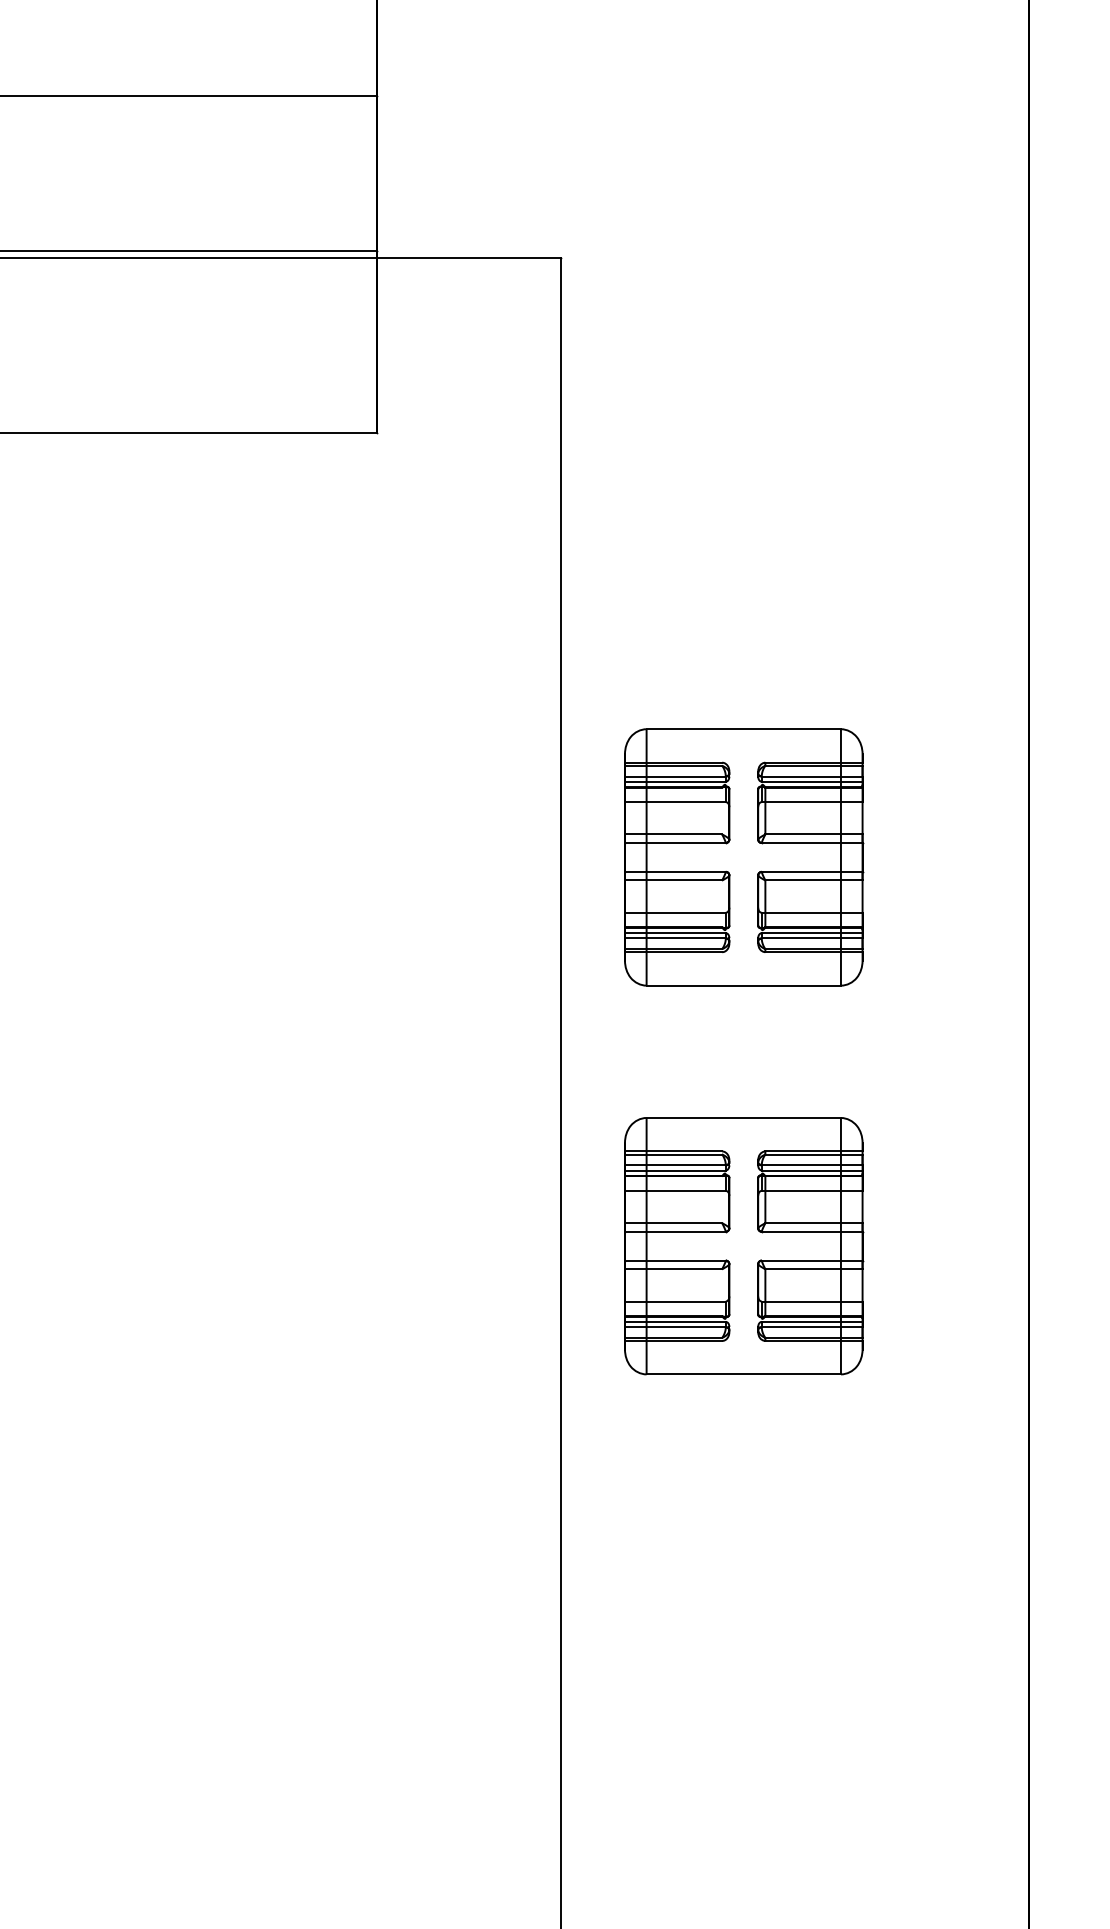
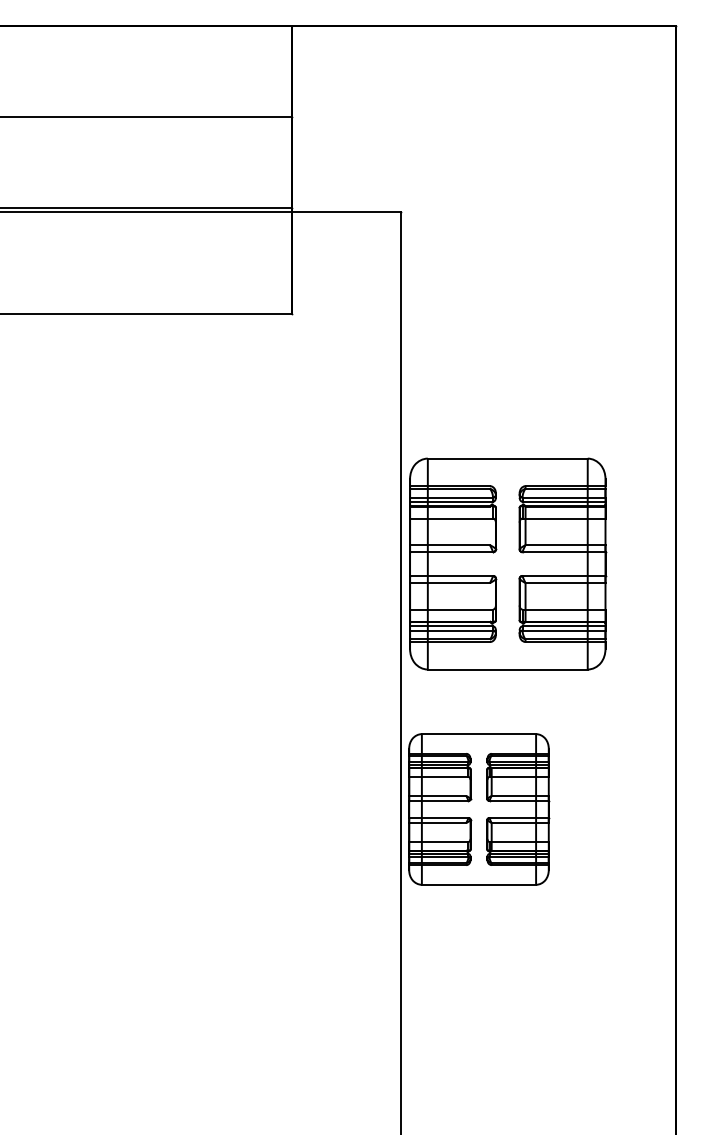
part: (744, 856) -> (508, 563), size x1.4
part: (744, 1246) -> (479, 809), moved

